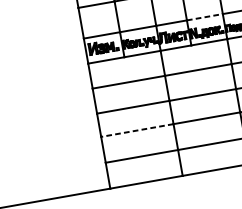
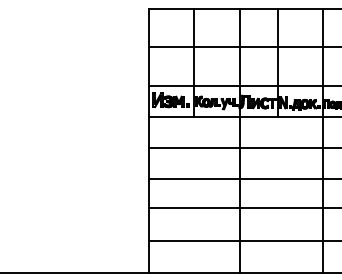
line: (205, 17) -> (300, 85), dashed -> solid
line: (136, 130) -> (193, 208), dashed -> solid

